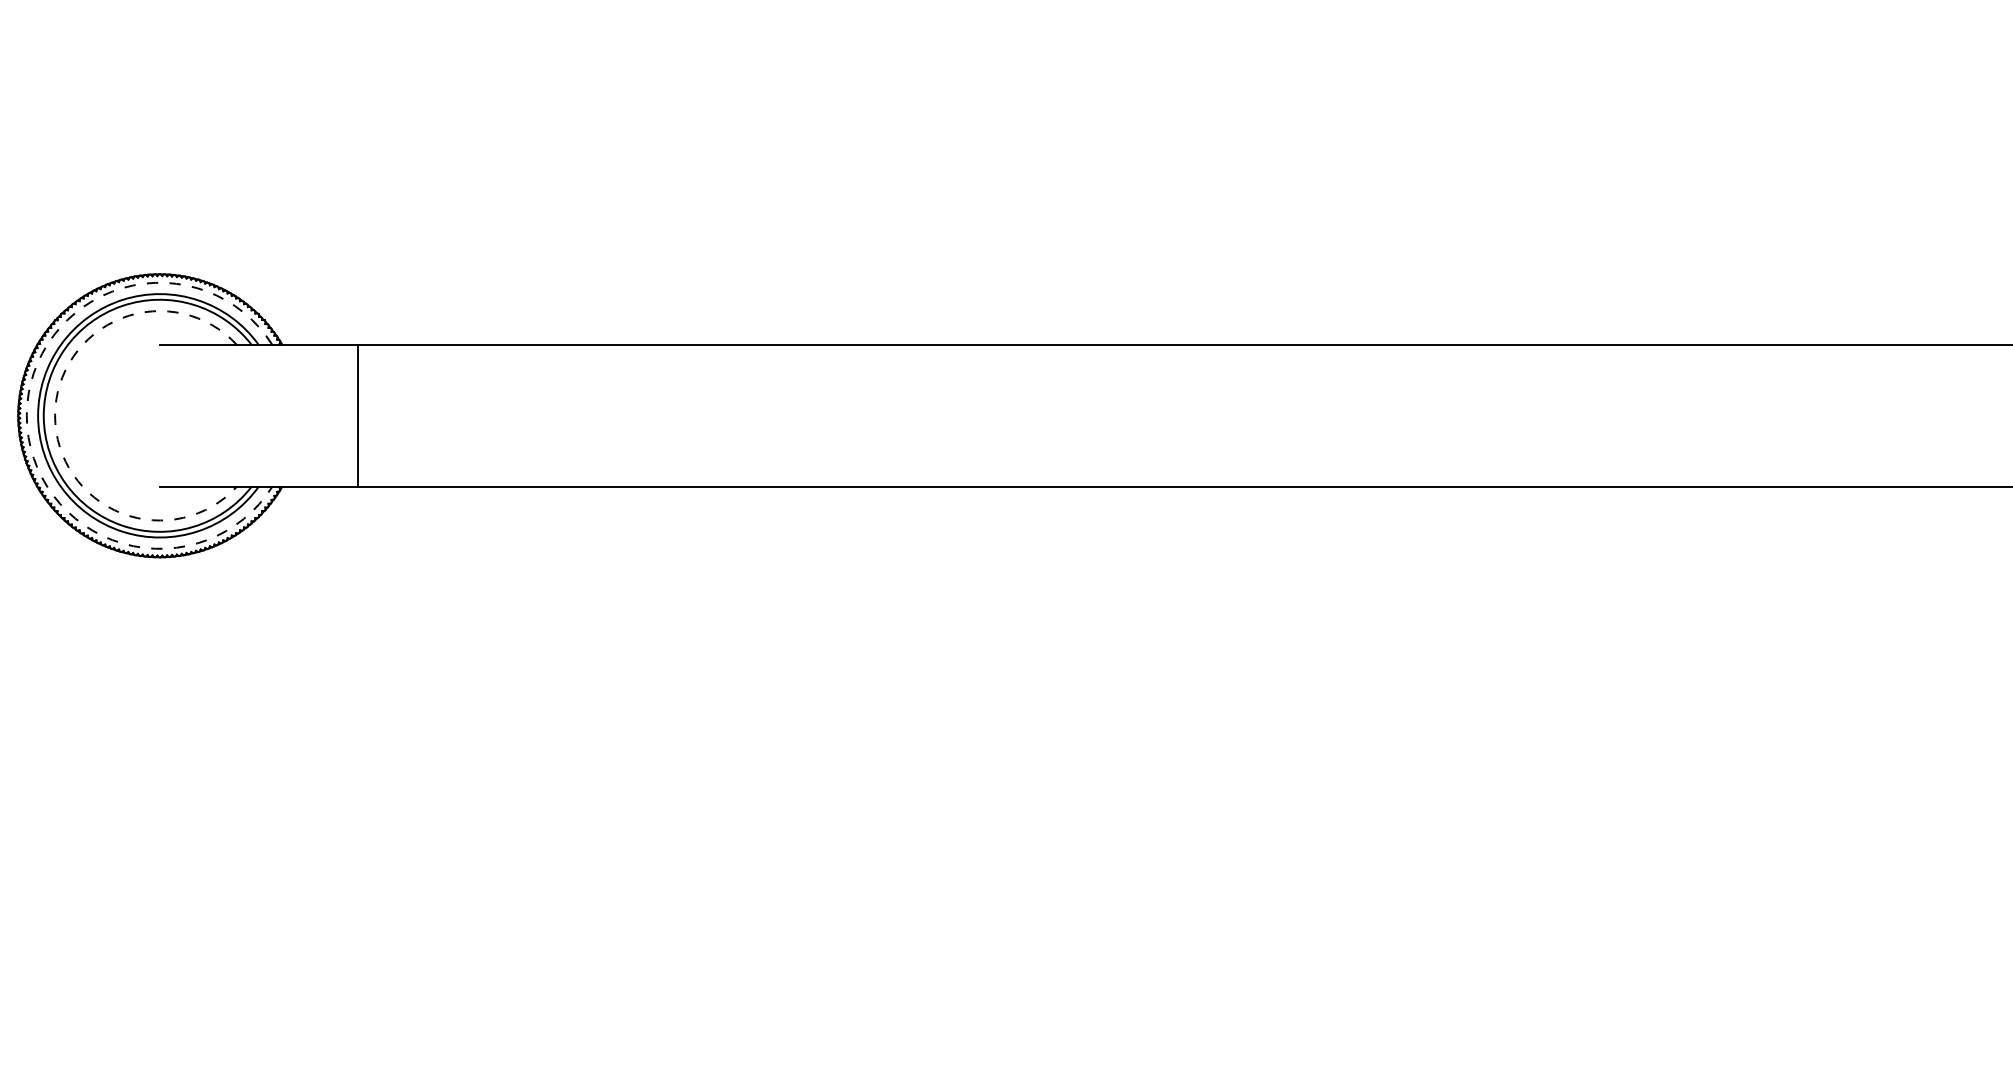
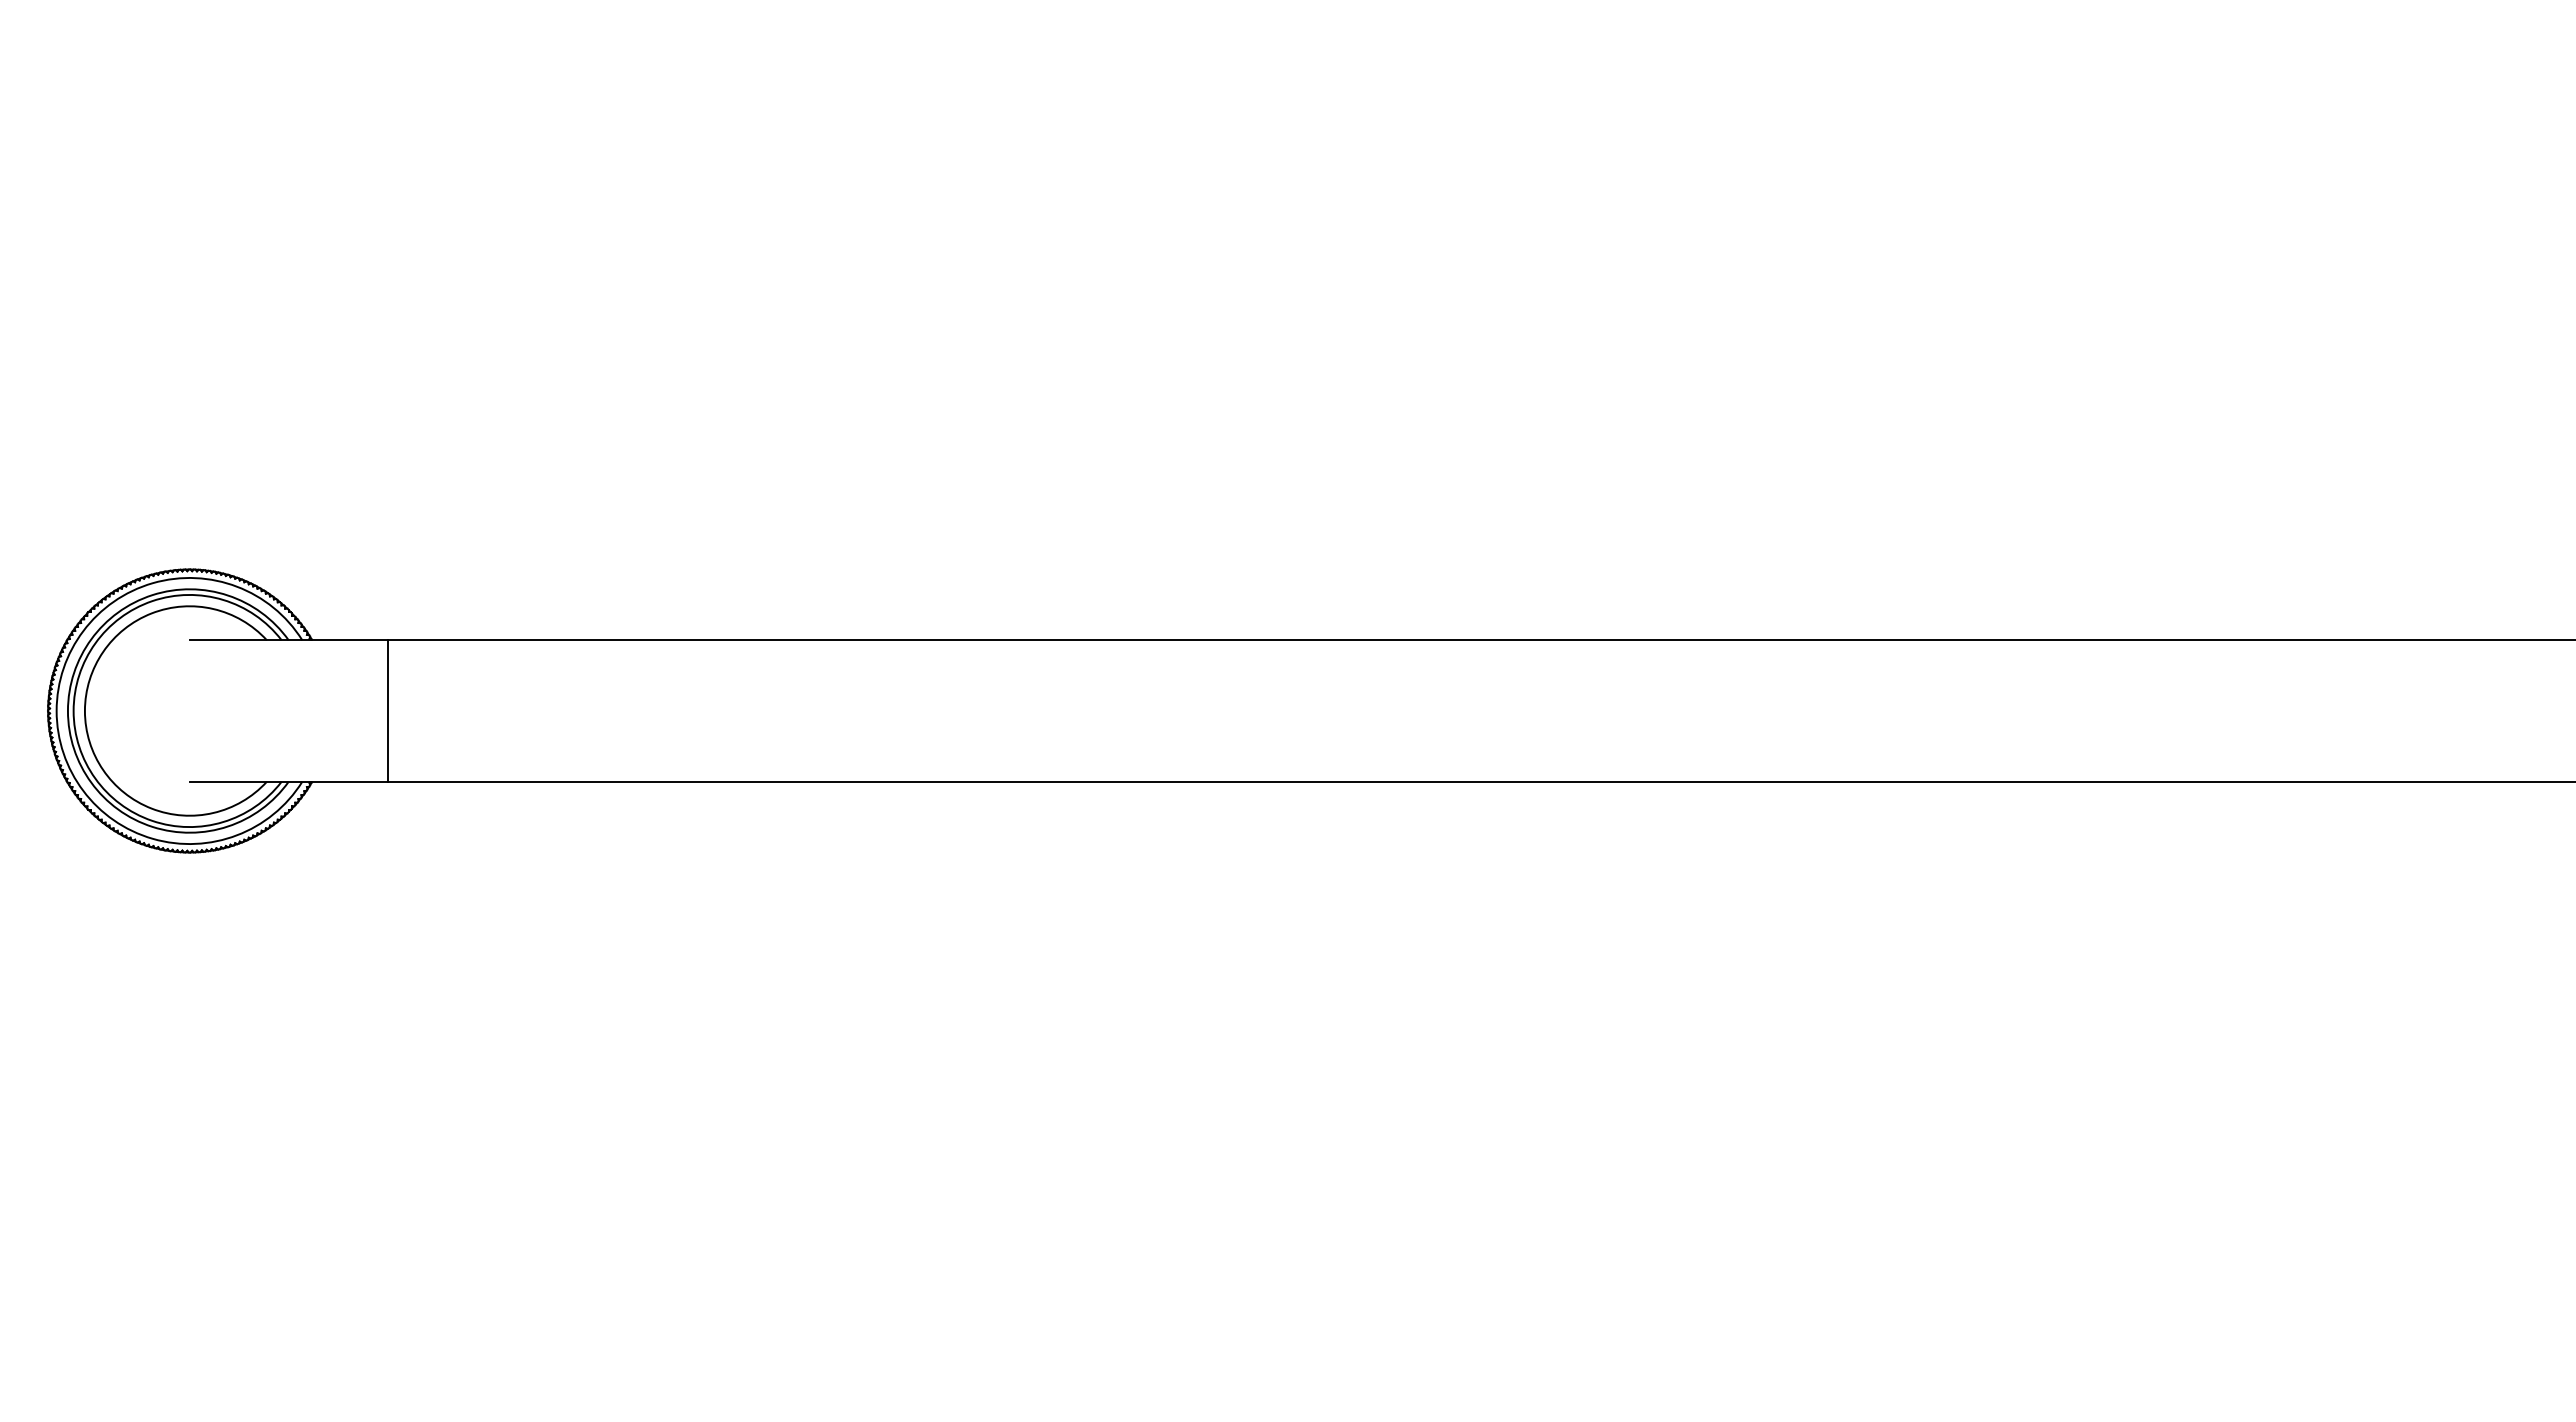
arc: (26, 416) -> (56, 711), dashed -> solid
arc: (54, 416) -> (84, 711), dashed -> solid

